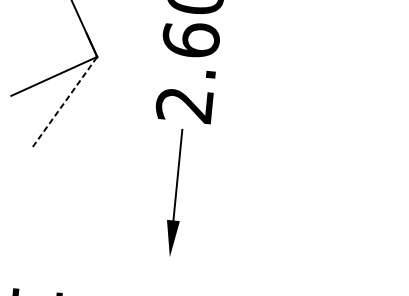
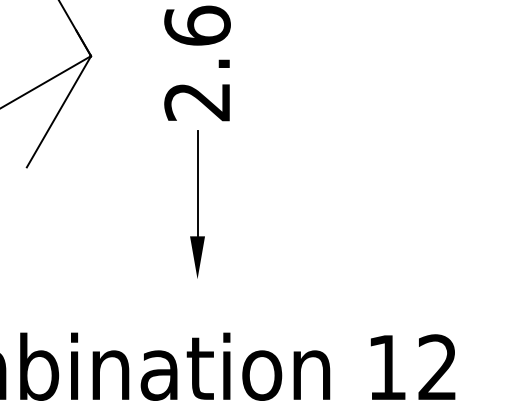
line: (64, 101) -> (58, 111), dashed -> solid

